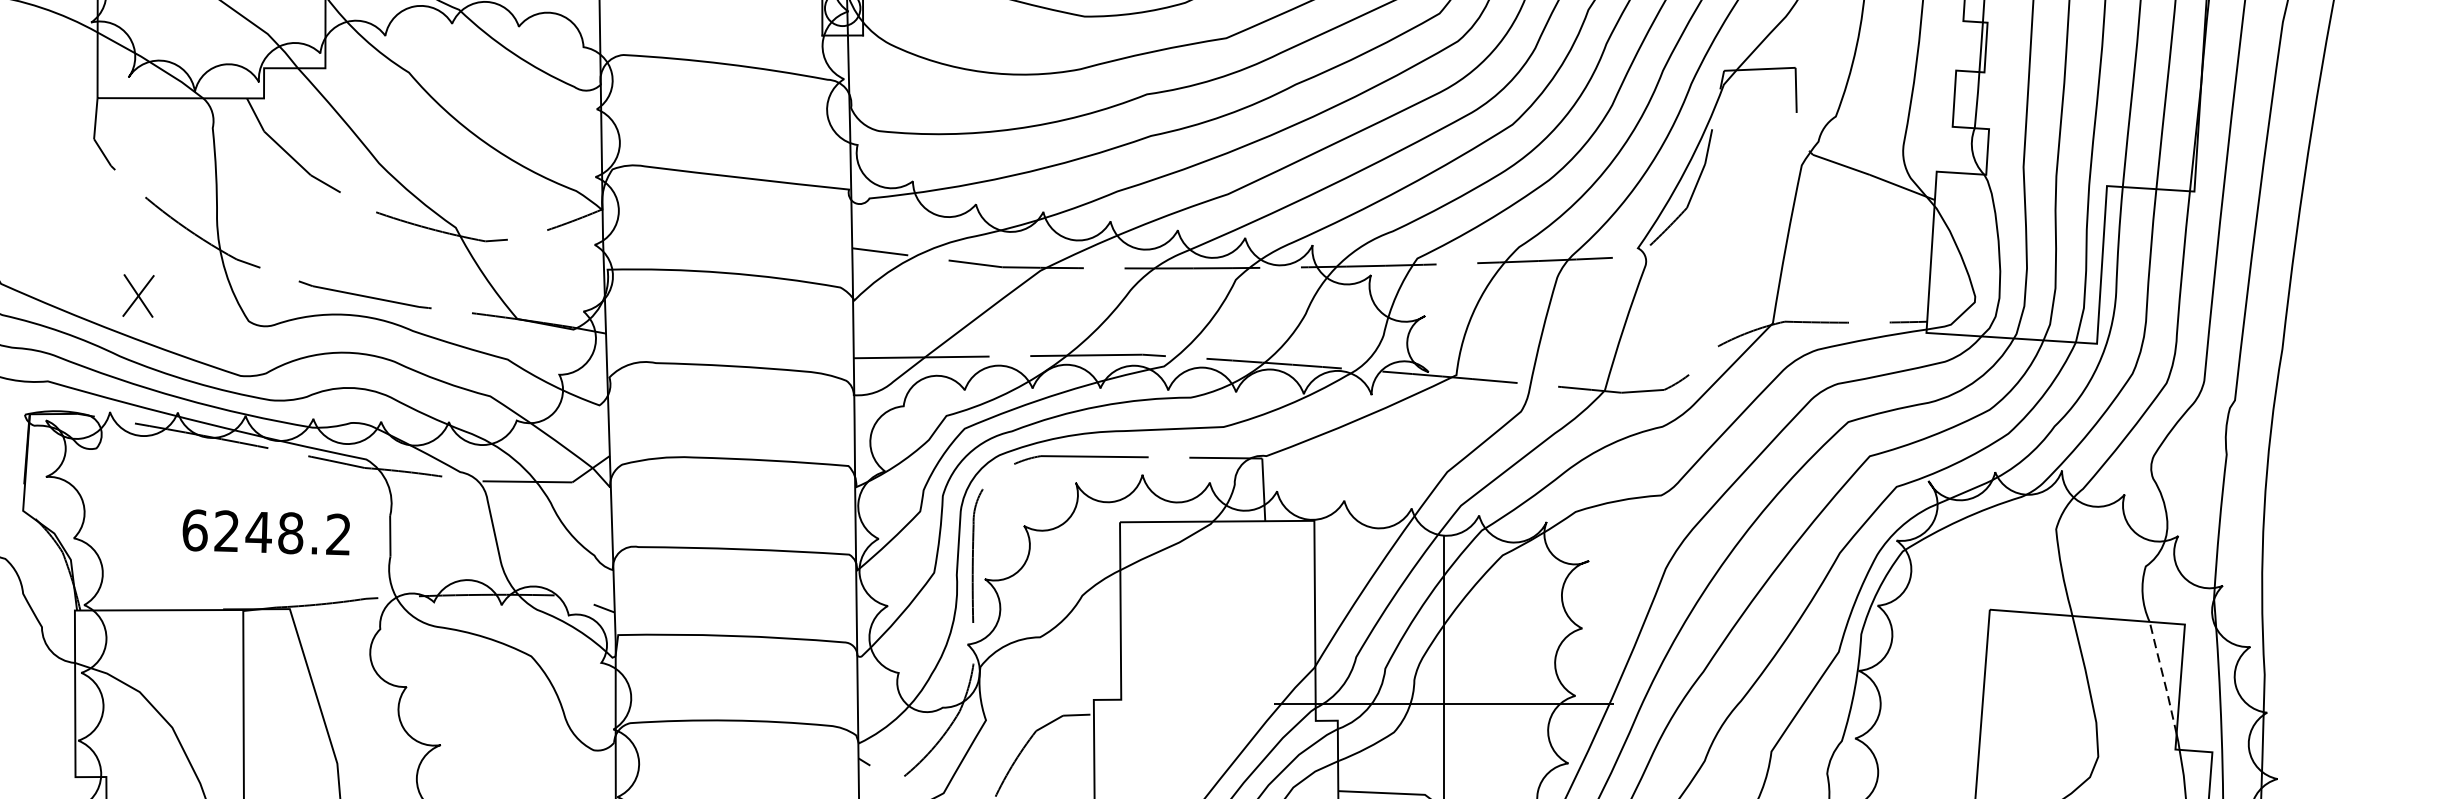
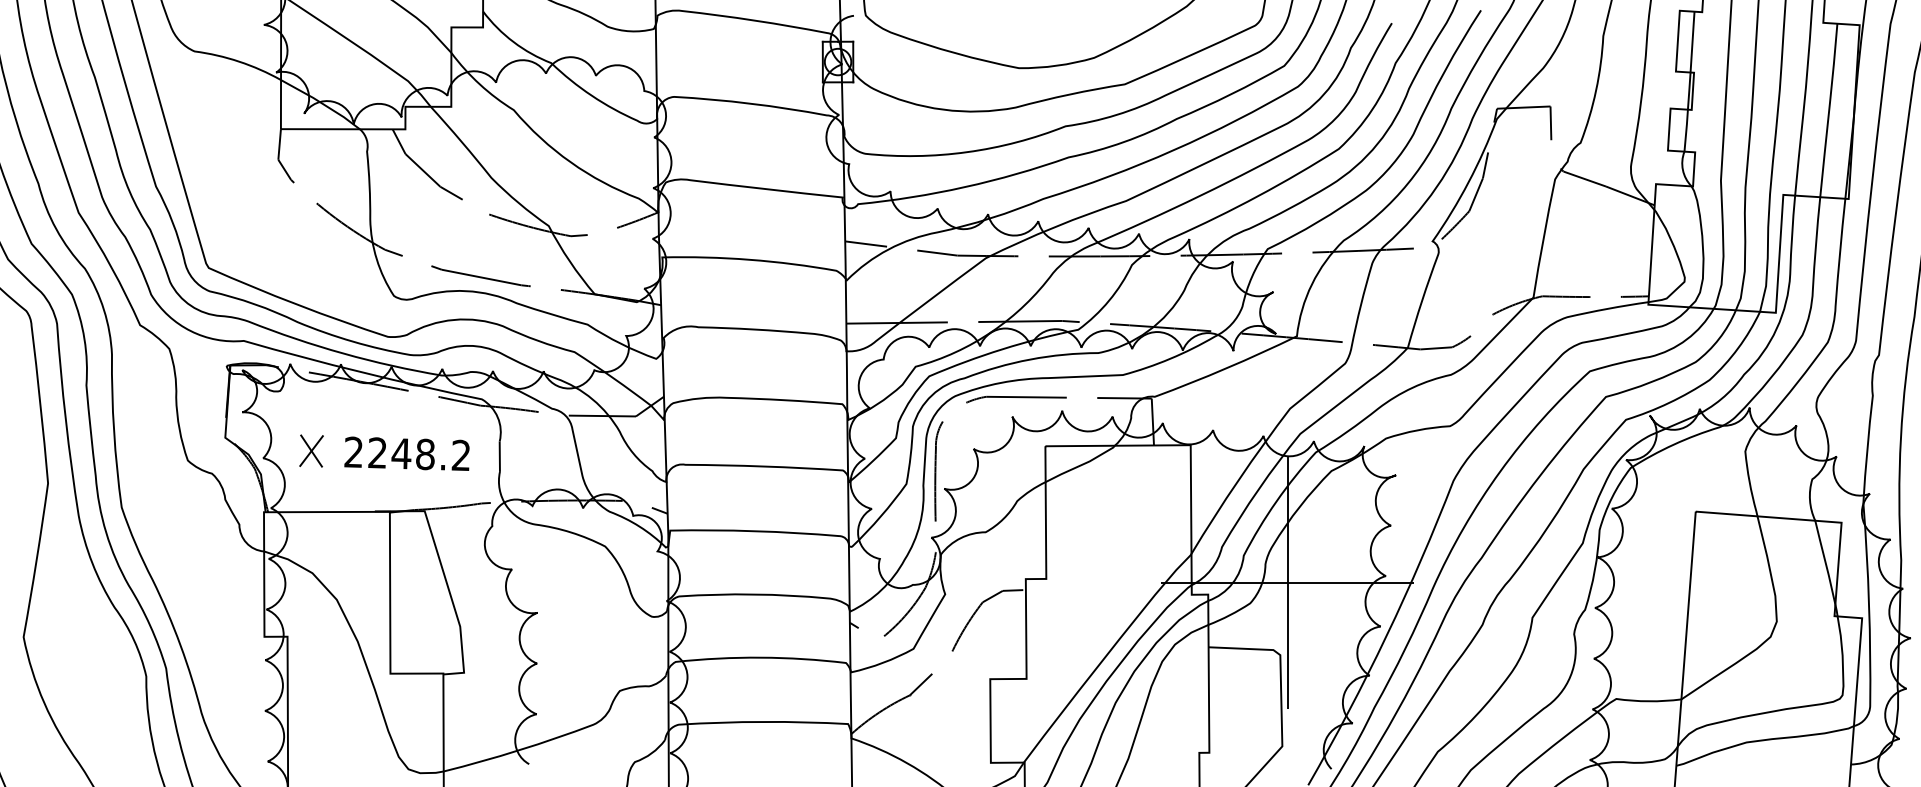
part: (138, 295) -> (311, 450), moved
text: (194, 530) -> (353, 452), 6248.2 -> 2248.2
line: (2163, 676) -> (1825, 561), dashed -> solid

